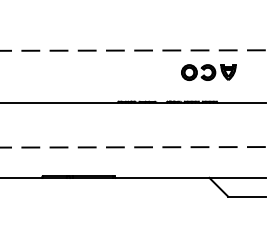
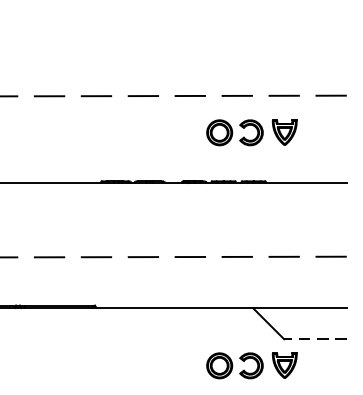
line: (247, 196) -> (316, 339), solid -> dashed
part: (208, 212) -> (251, 365), added

